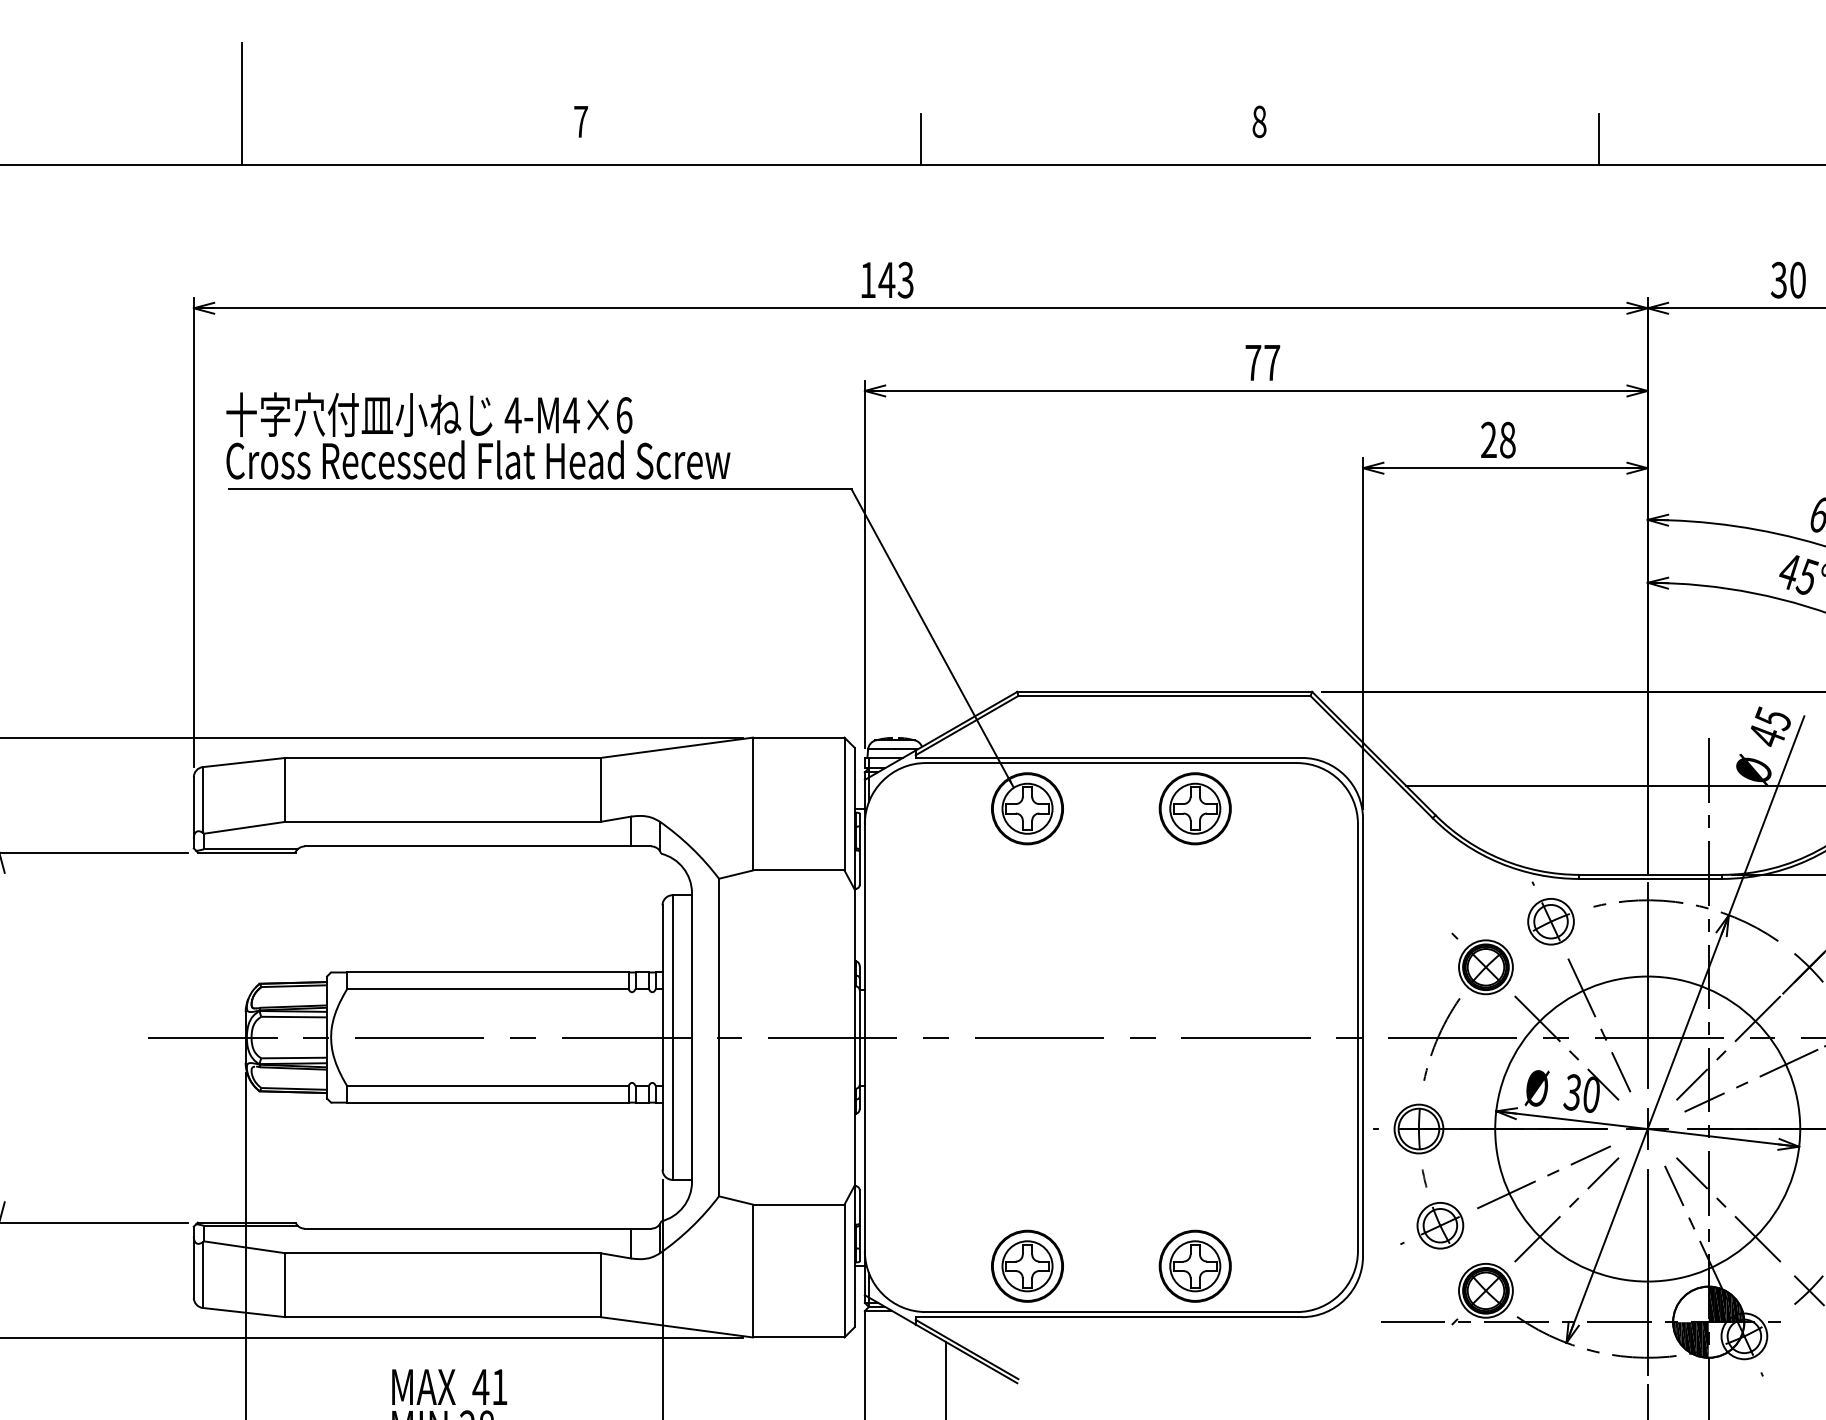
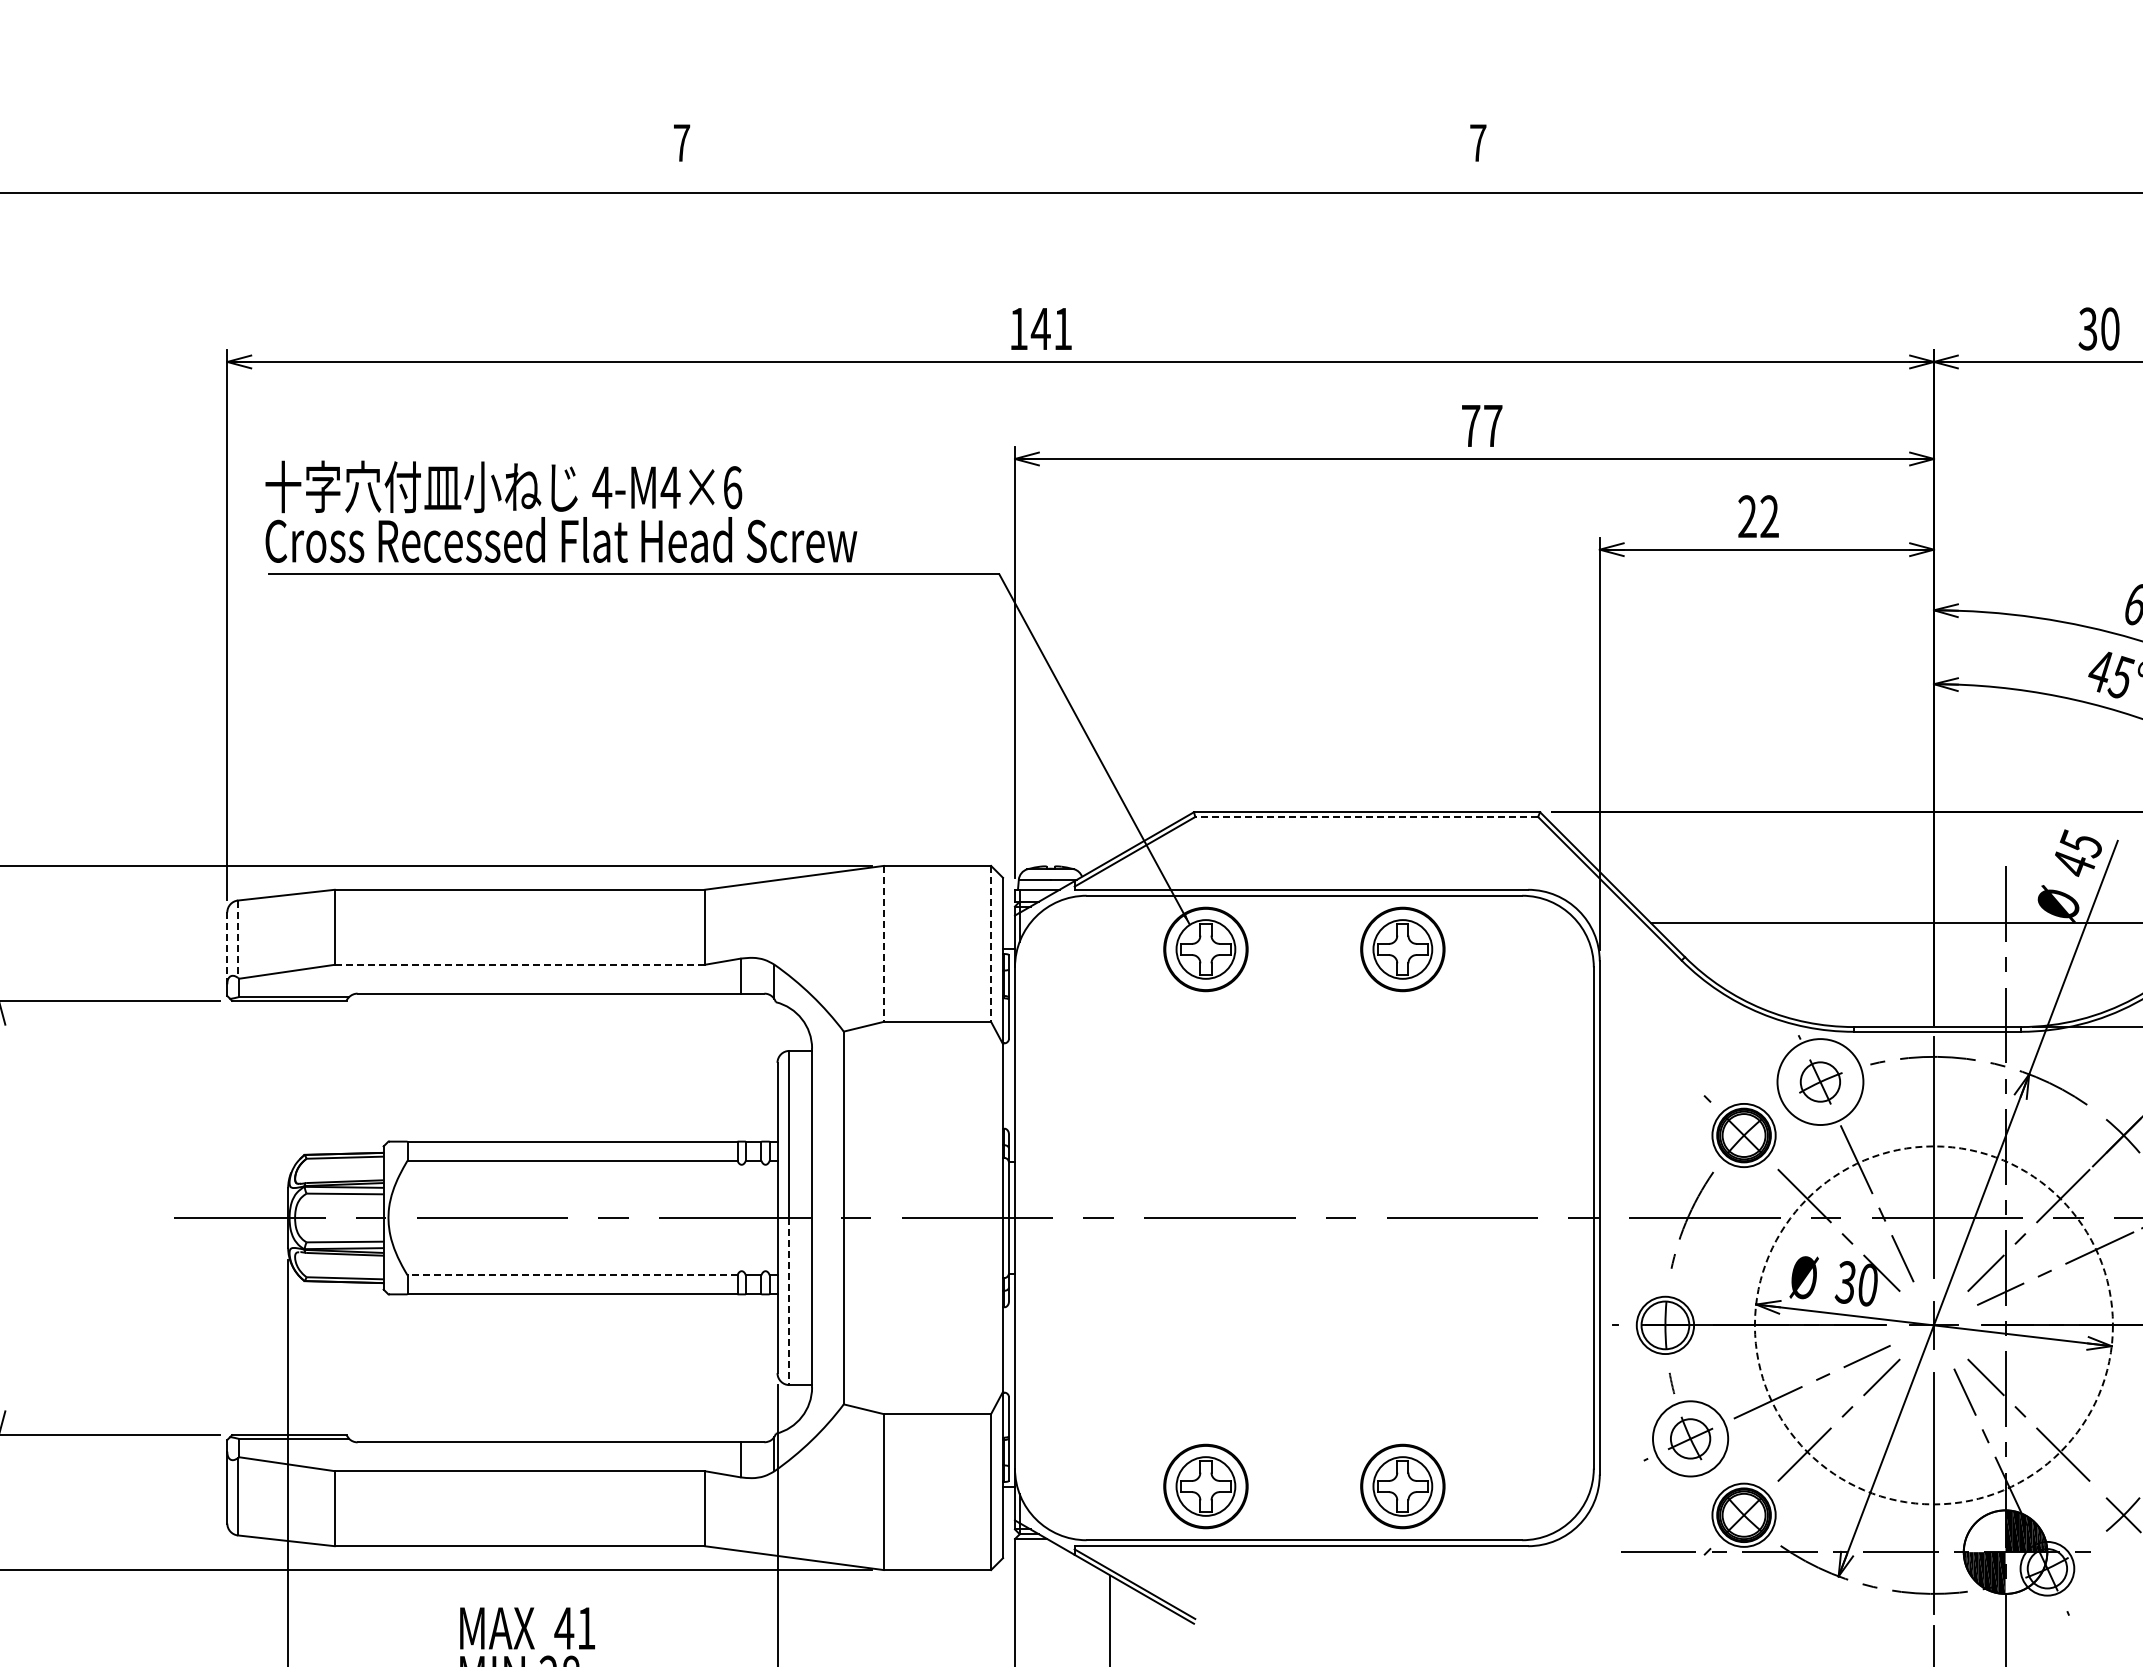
line: (241, 103) -> (283, 121), removed
text: (1259, 122) -> (1478, 143), 8 -> 7
line: (920, 139) -> (1080, 163), removed
line: (1599, 139) -> (1877, 163), removed
text: (905, 279) -> (1062, 328), 143 -> 141
text: (1507, 439) -> (1769, 516), 28 -> 22
line: (1164, 696) -> (1366, 817), solid -> dashed
line: (202, 800) -> (237, 939), solid -> dashed
line: (752, 803) -> (883, 943), solid -> dashed
line: (844, 803) -> (991, 943), solid -> dashed
line: (193, 807) -> (227, 948), solid -> dashed
line: (442, 821) -> (519, 964), solid -> dashed
circle: (1551, 921) -> (1820, 1081), size x1.6
line: (487, 1086) -> (572, 1275), solid -> dashed
line: (672, 1108) -> (789, 1301), solid -> dashed
circle: (1647, 1129) -> (1933, 1325), solid -> dashed
circle: (1440, 1225) -> (1690, 1438), size x1.4

